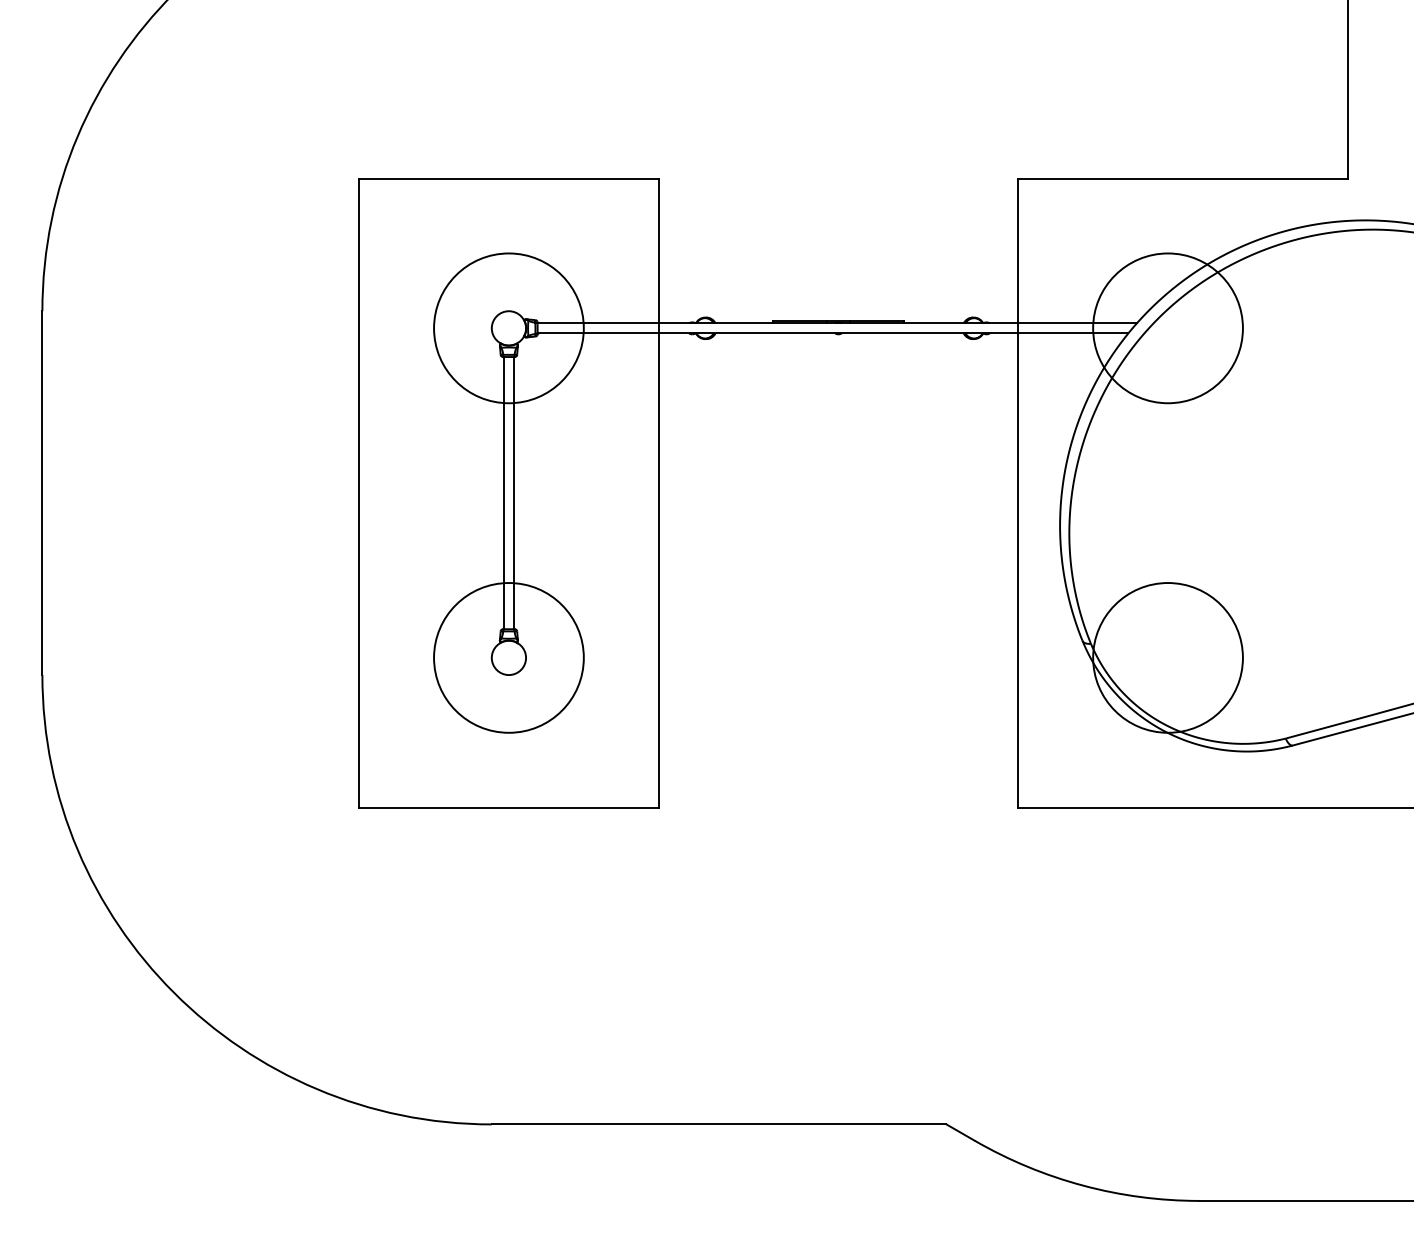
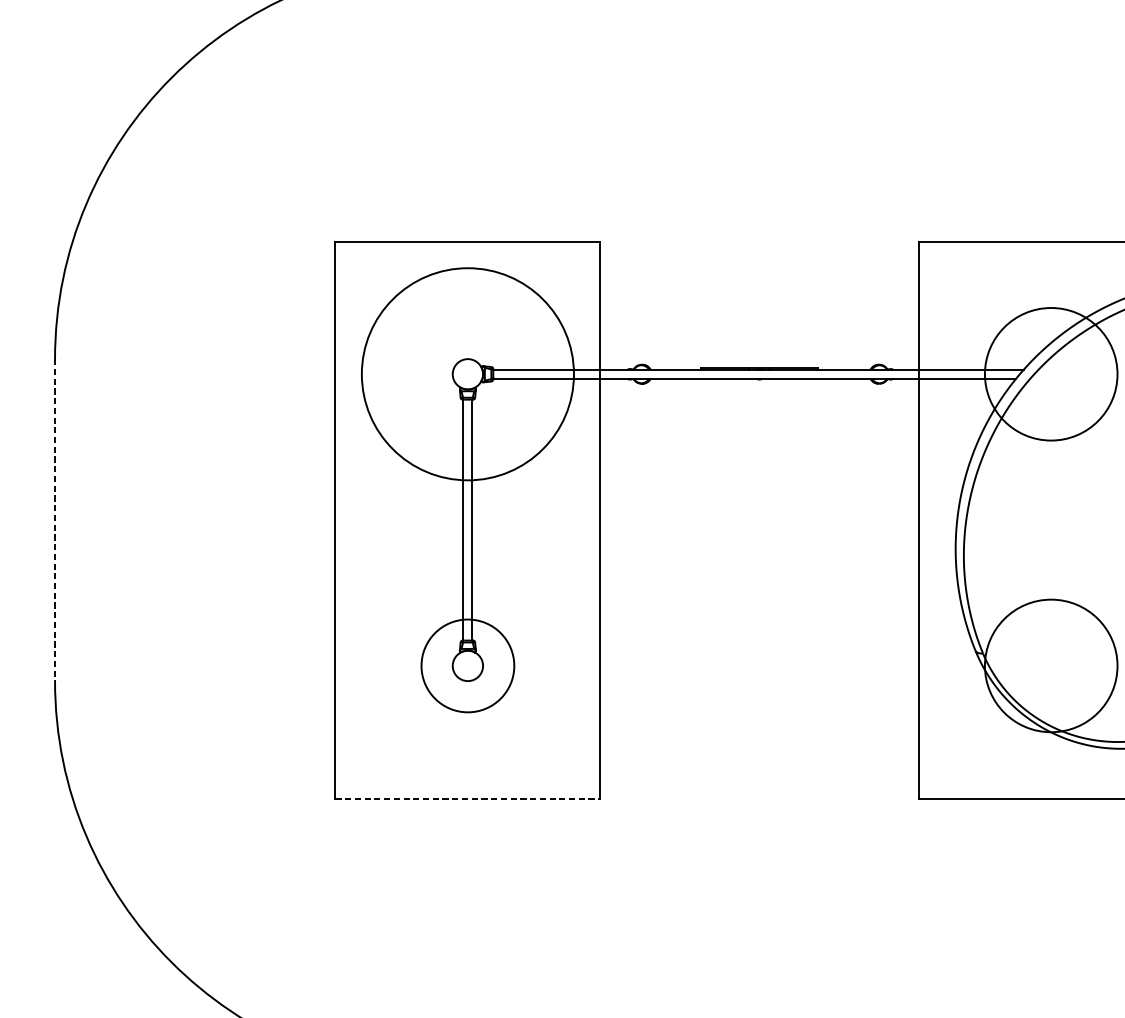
circle: (508, 328) -> (467, 374), size x1.6
line: (42, 493) -> (55, 520), solid -> dashed
circle: (508, 657) -> (467, 665), size x0.7
line: (508, 807) -> (467, 798), solid -> dashed

